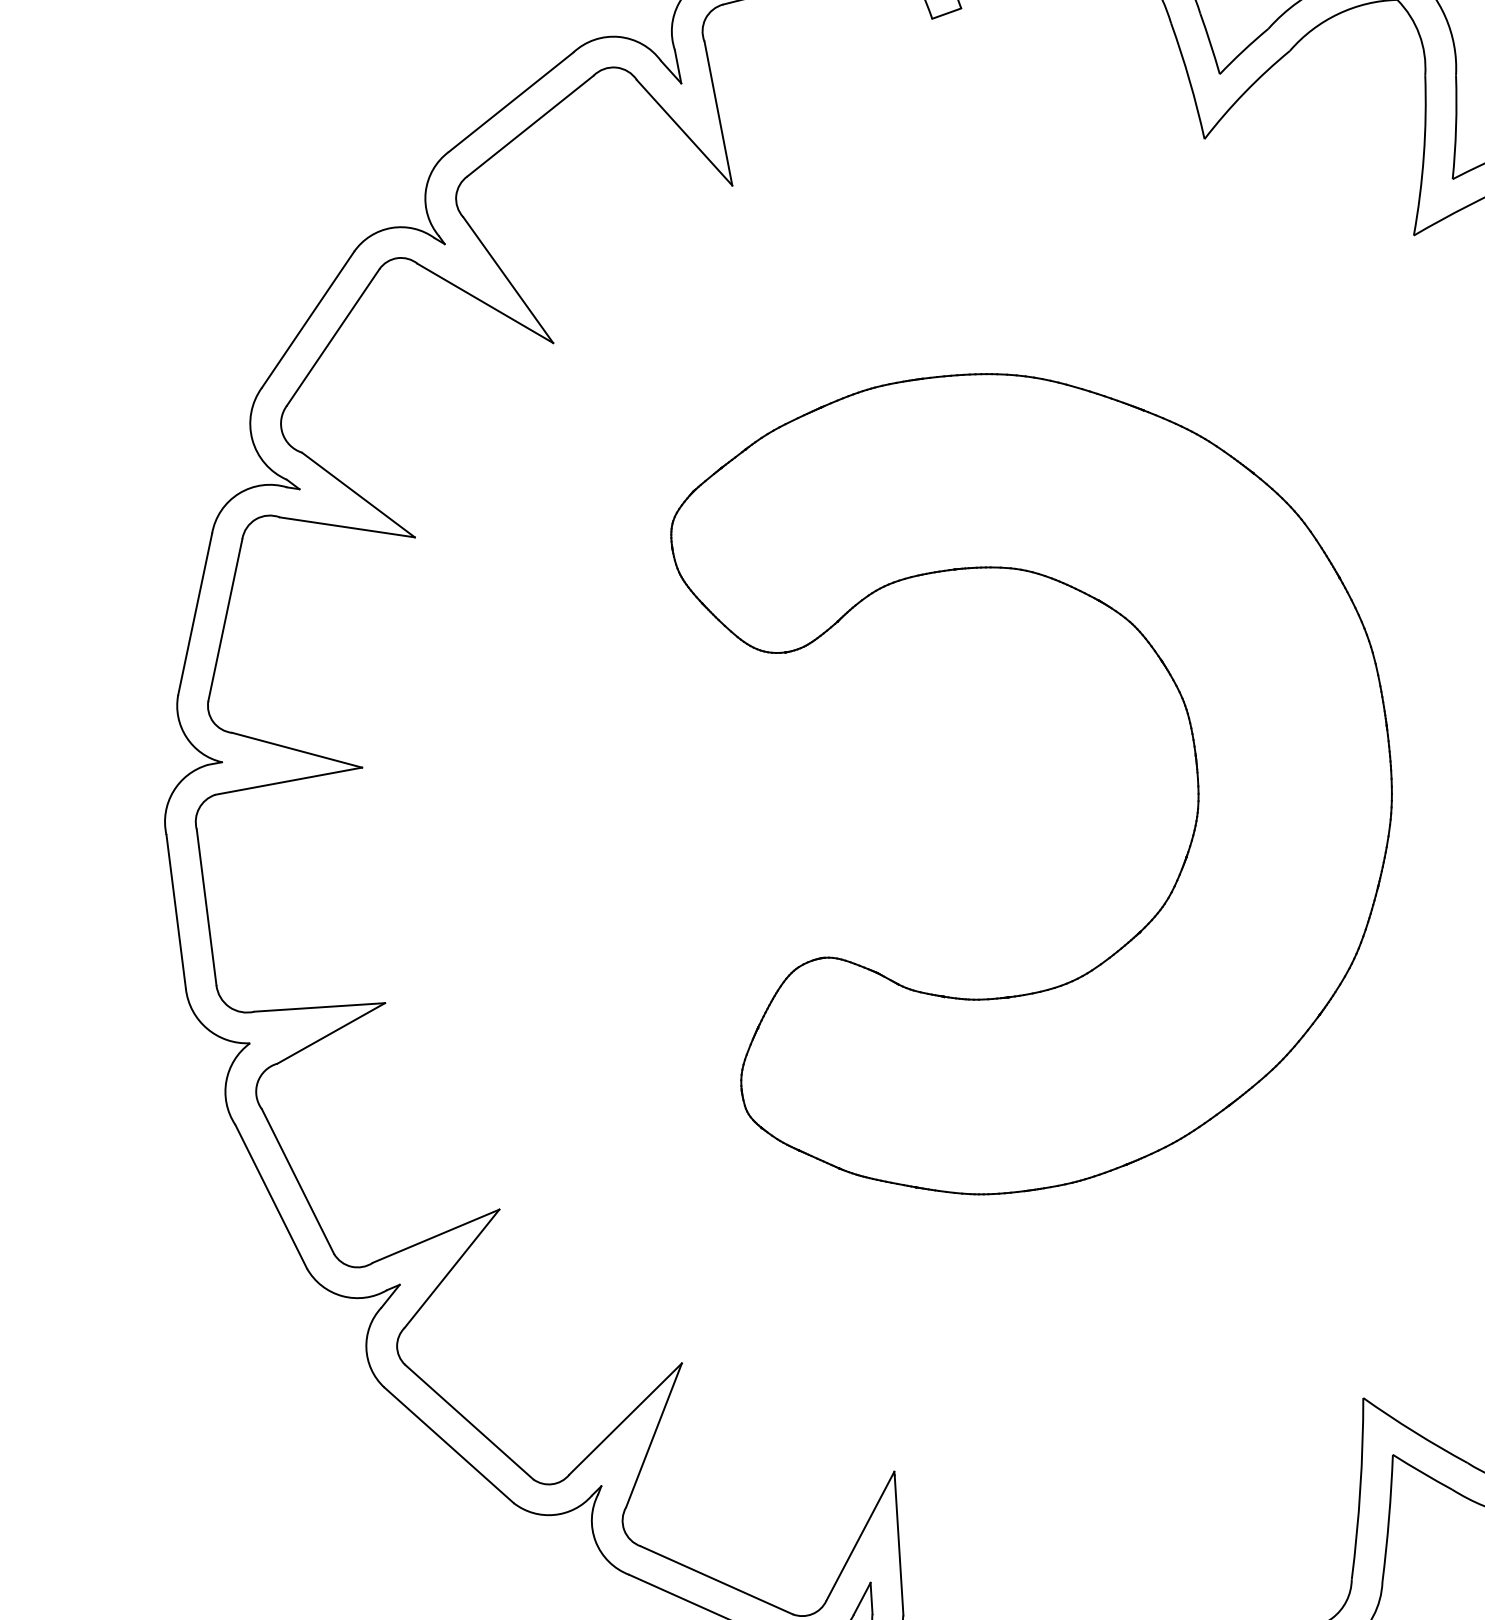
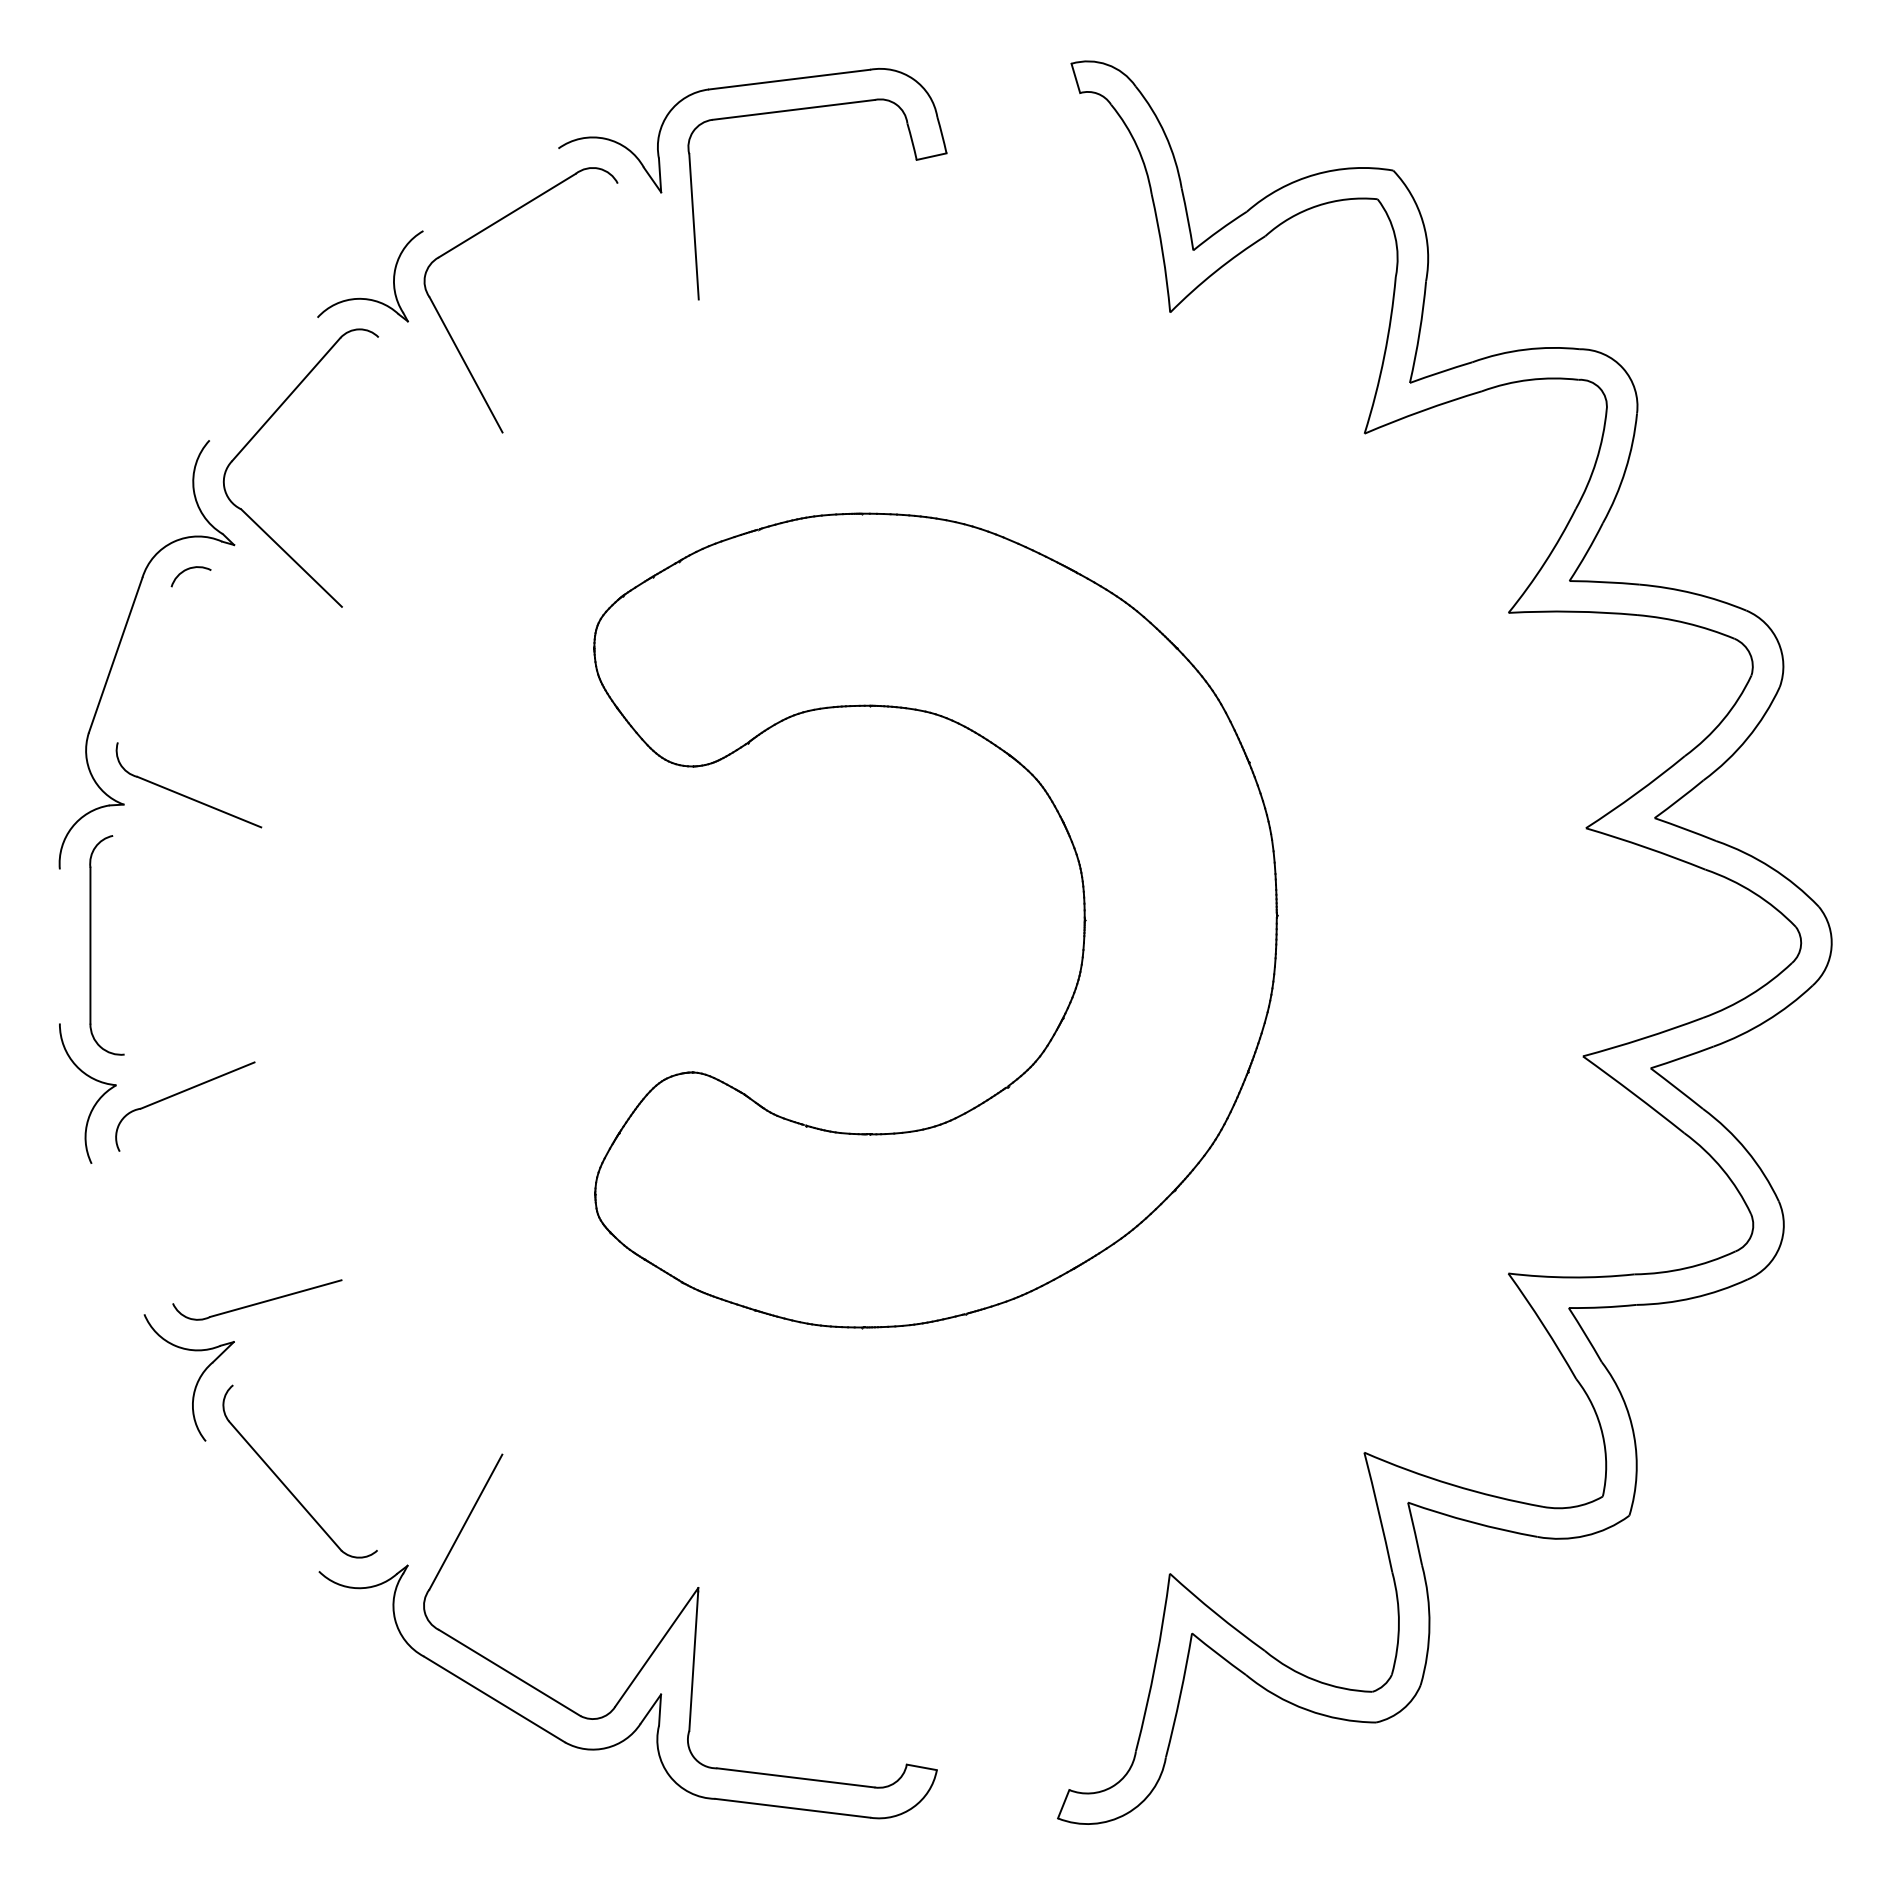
line: (510, 102) -> (490, 189), removed
line: (683, 132) -> (657, 241), removed
line: (485, 302) -> (440, 384), removed
line: (307, 319) -> (263, 378), removed
line: (347, 527) -> (276, 588), removed
line: (225, 619) -> (144, 664), removed
line: (289, 781) -> (187, 831), removed
line: (175, 911) -> (59, 946), removed
line: (319, 1007) -> (189, 1058), removed
line: (297, 1181) -> (145, 1227), removed
line: (270, 1196) -> (117, 1238), removed
line: (452, 1268) -> (287, 1332), removed
line: (625, 1419) -> (439, 1502), removed
line: (449, 1445) -> (262, 1506), removed

